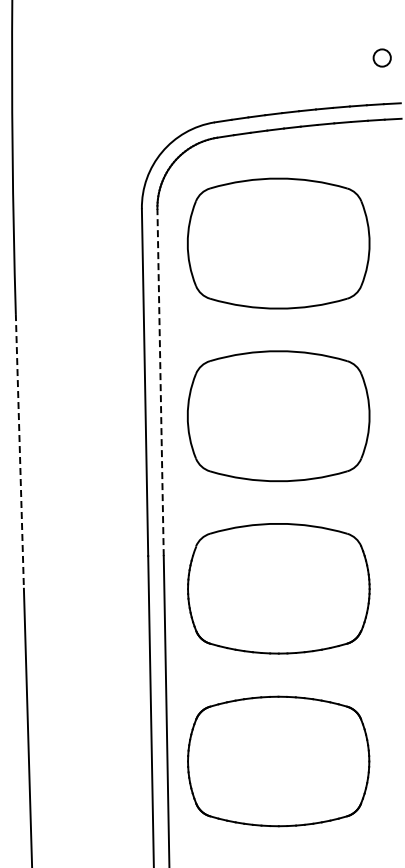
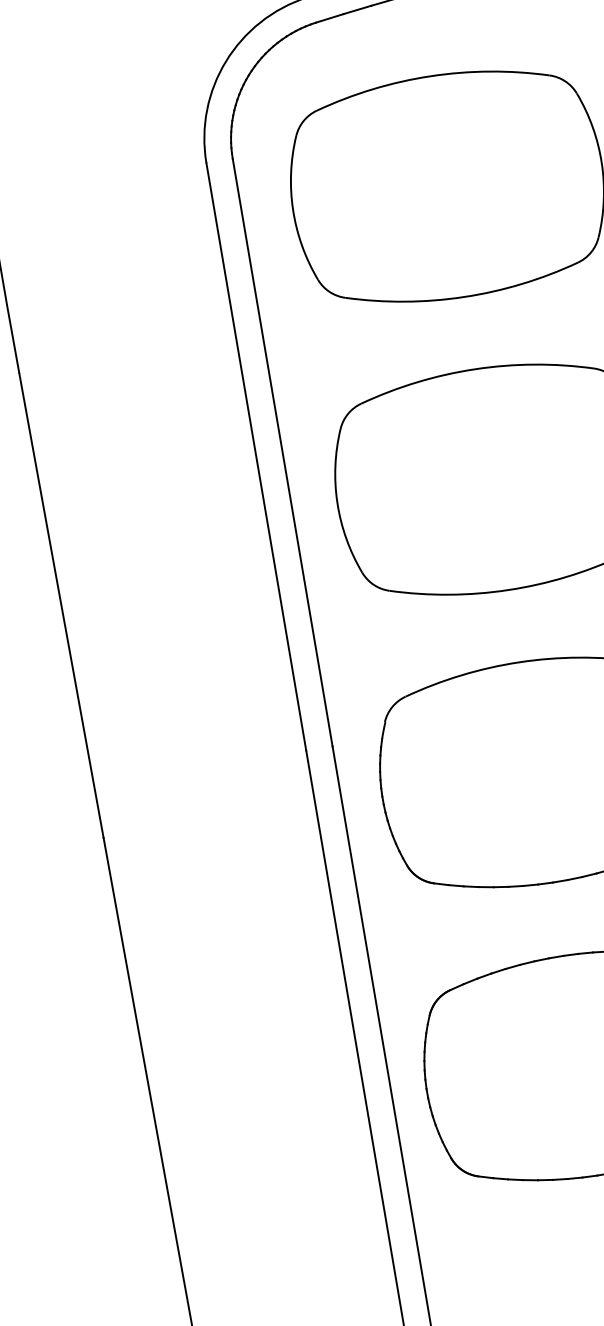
line: (160, 382) -> (282, 452), dashed -> solid
line: (19, 451) -> (60, 606), dashed -> solid

